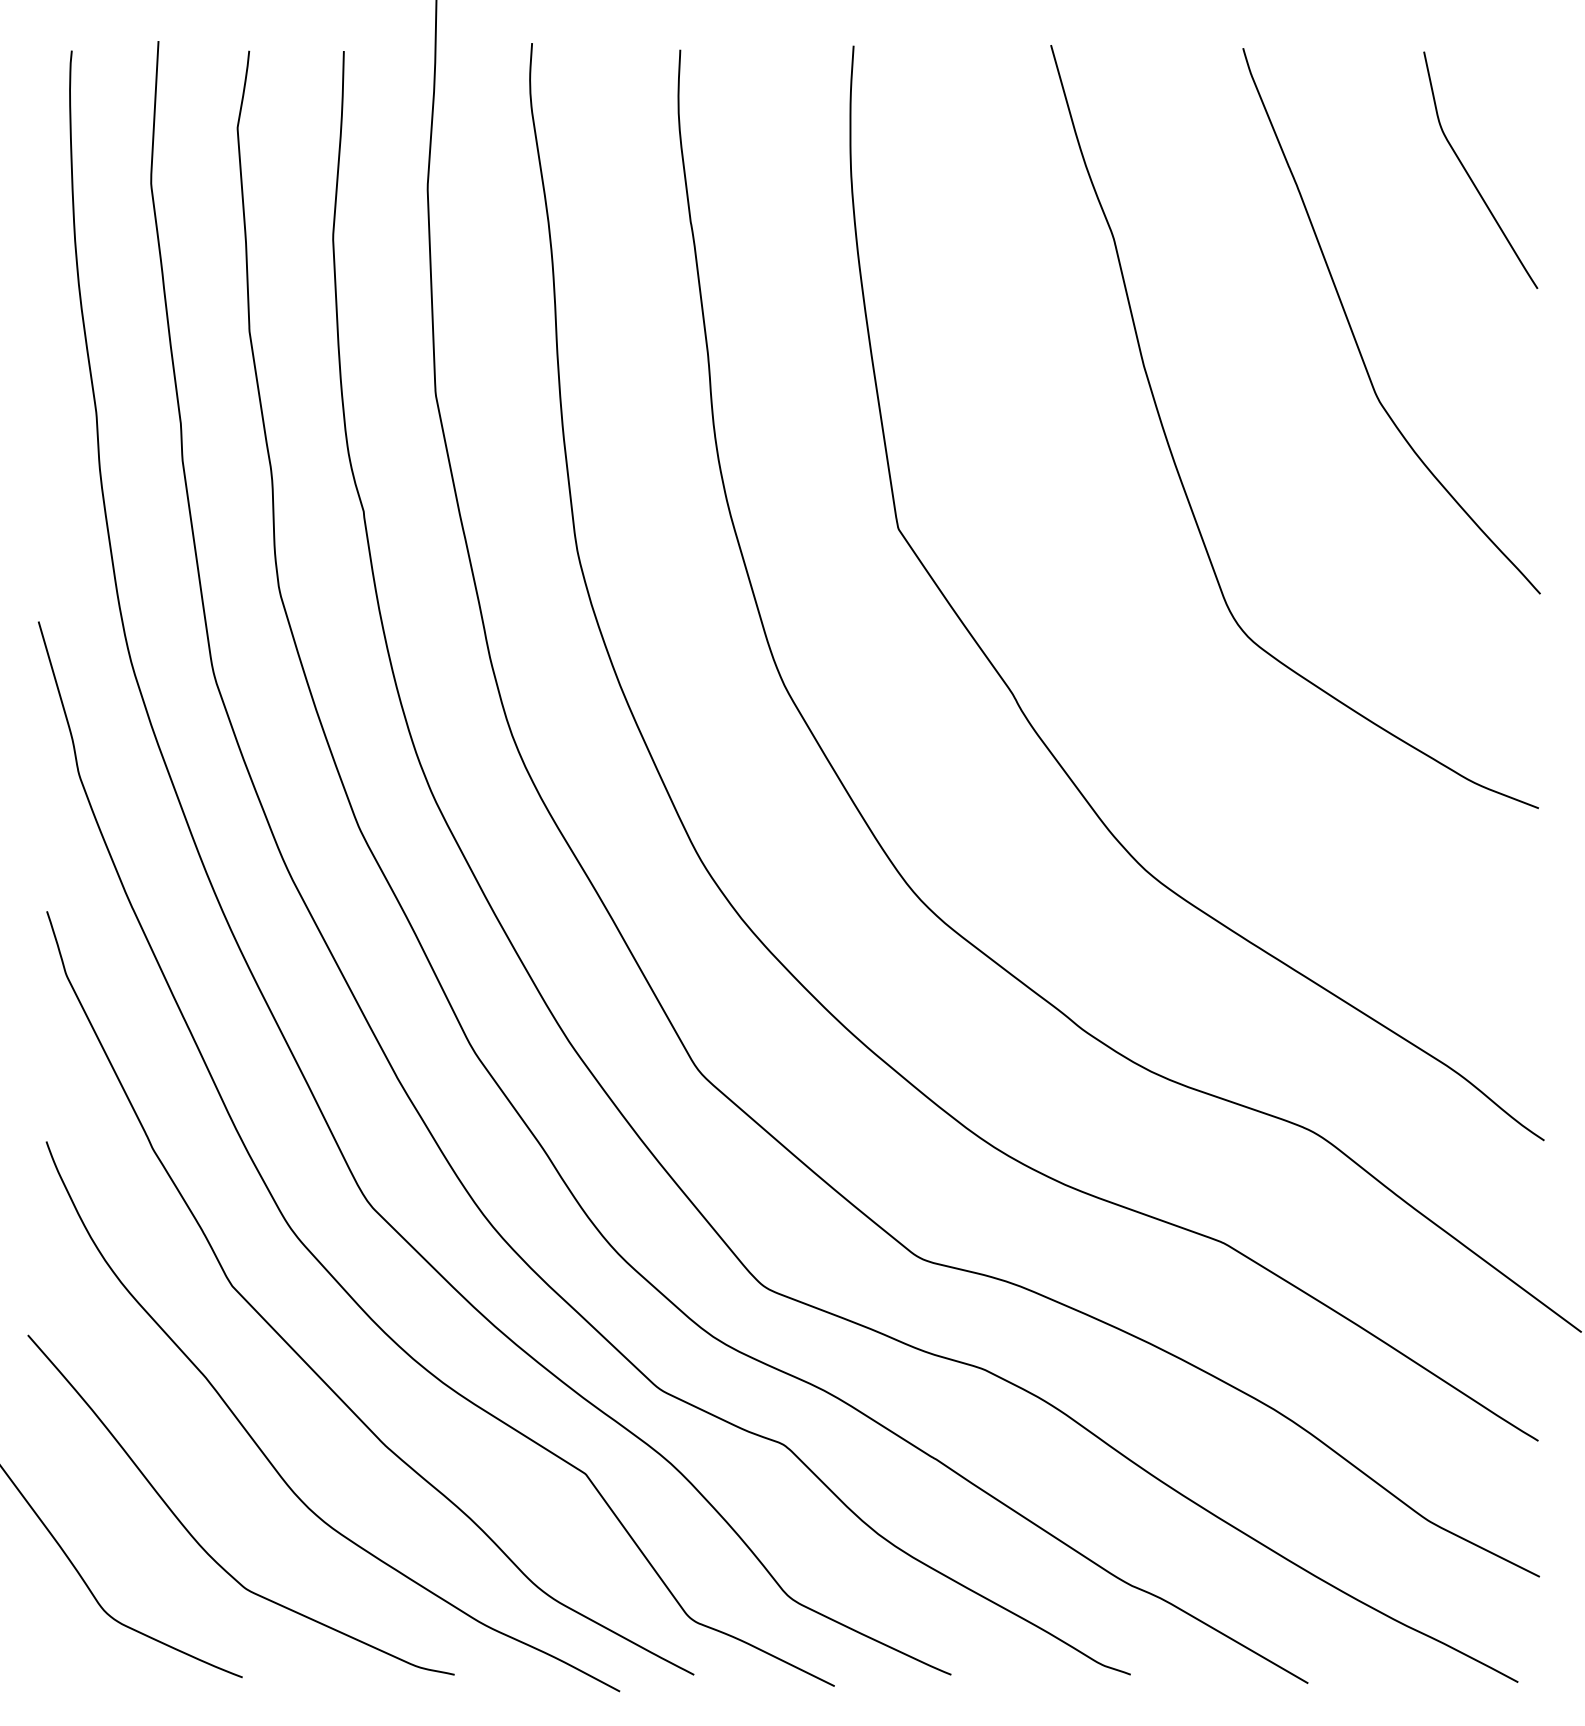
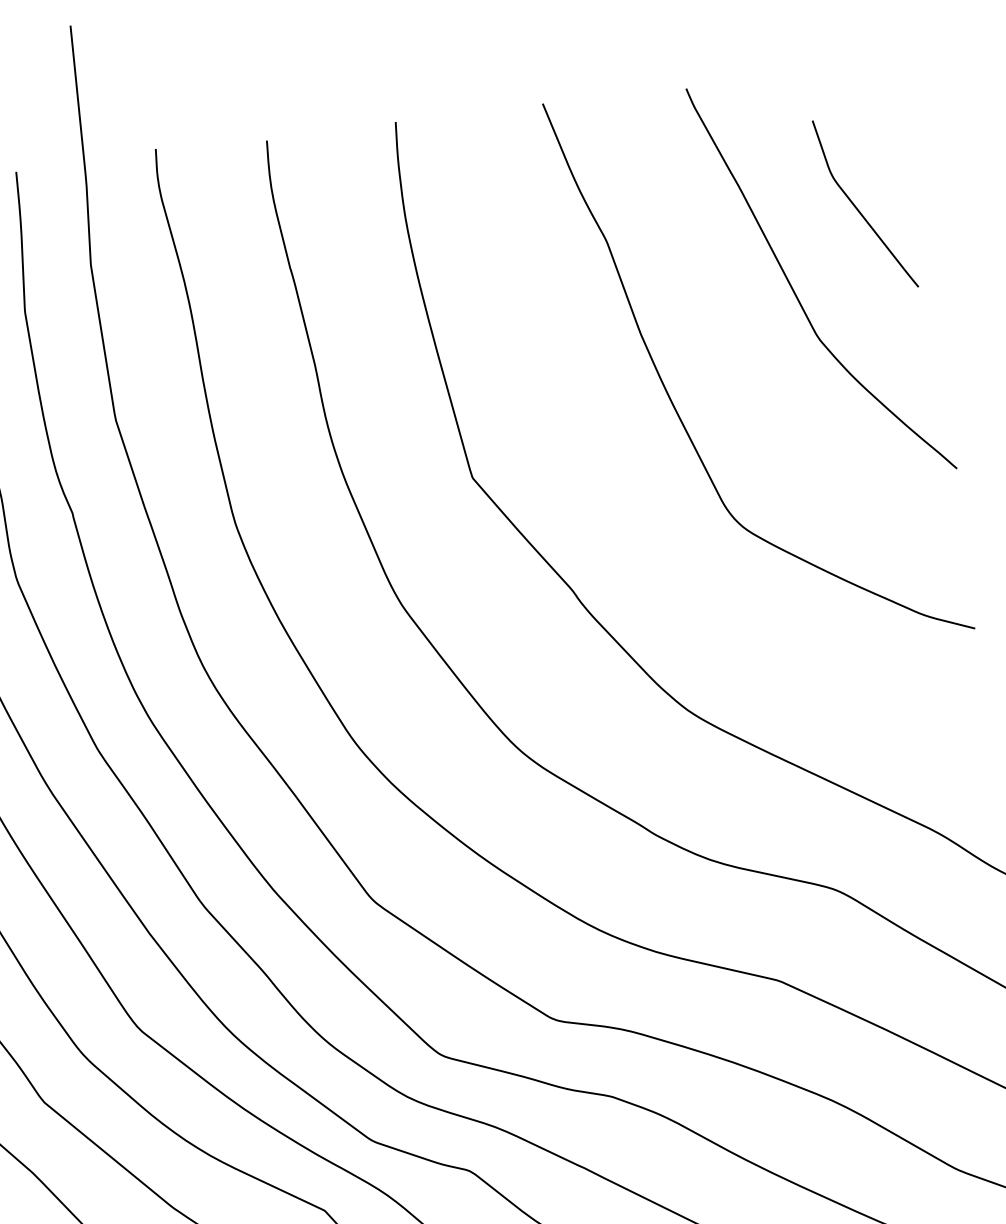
curve: (1469, 174) -> (857, 208), moved

